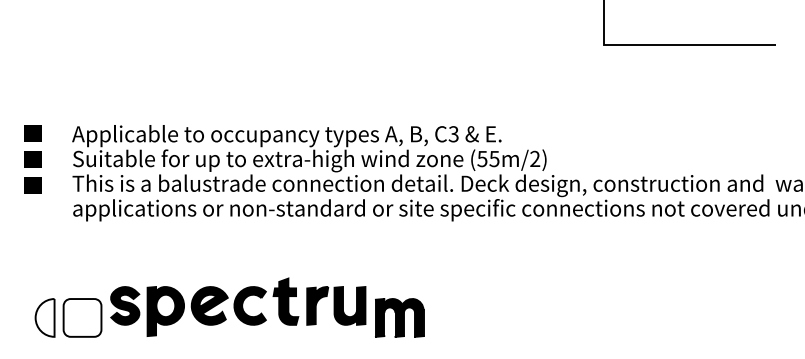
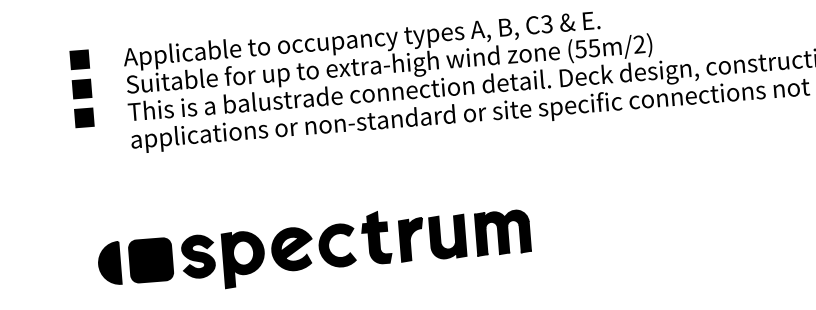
part: (238, 306) -> (324, 247), moved
fill: (44, 317) -> (108, 263), added
fill: (82, 317) -> (151, 259), added

